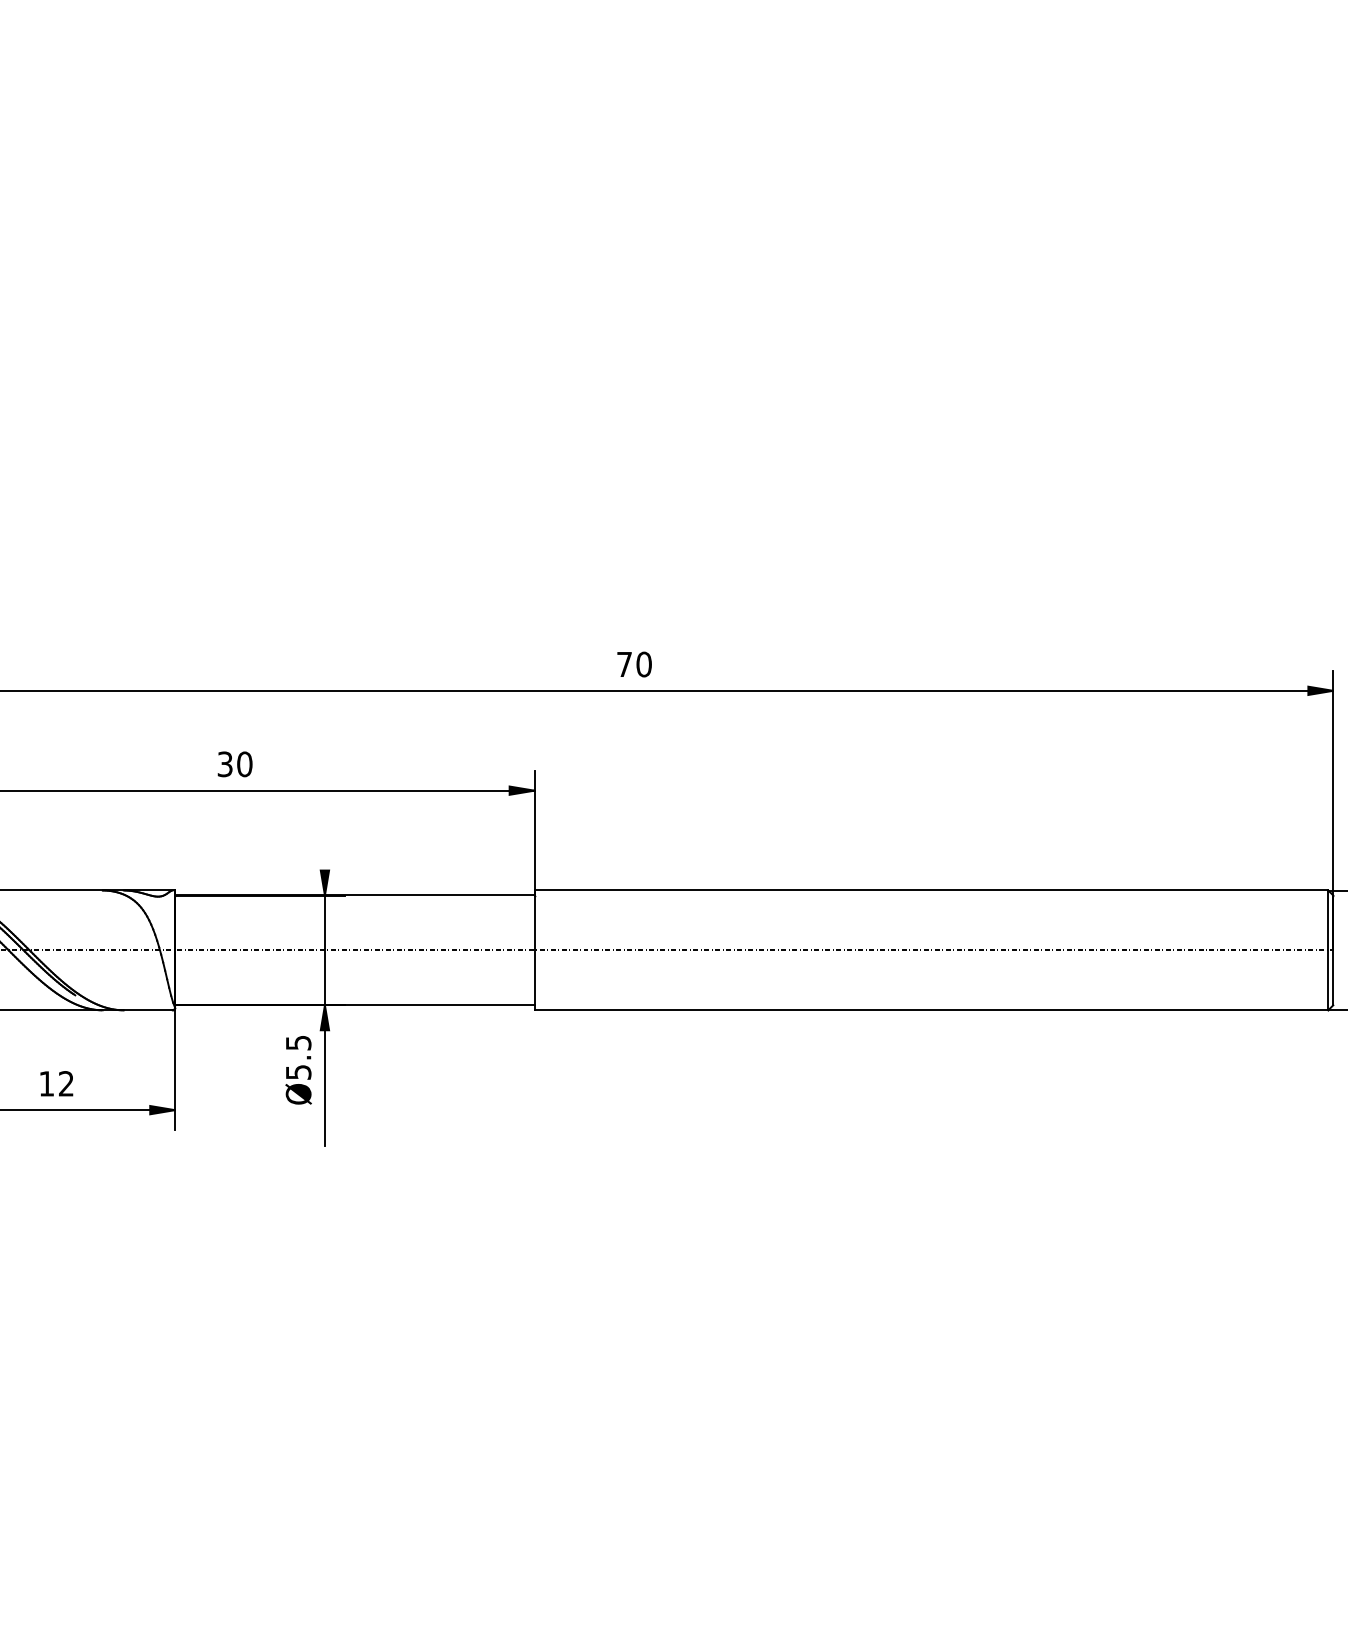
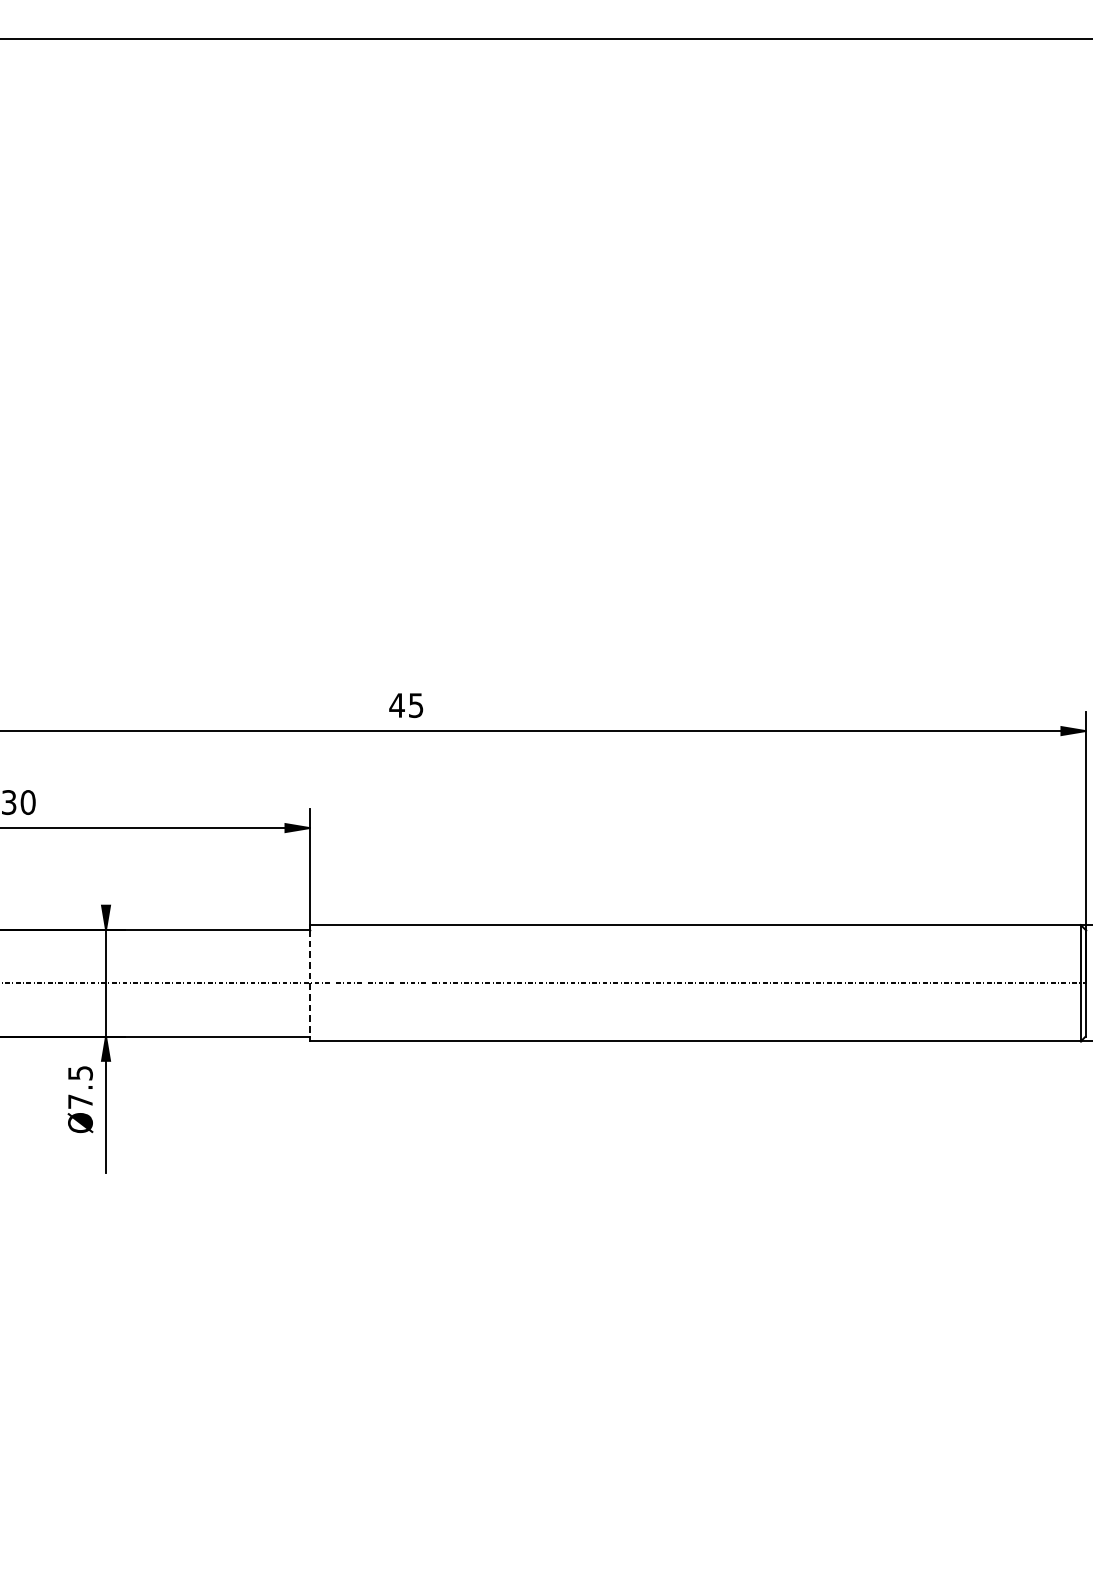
text: (633, 664) -> (405, 705), 70 -> 45
line: (534, 950) -> (309, 983), solid -> dashed
text: (298, 1072) -> (80, 1101), Ø5.5 -> Ø7.5

